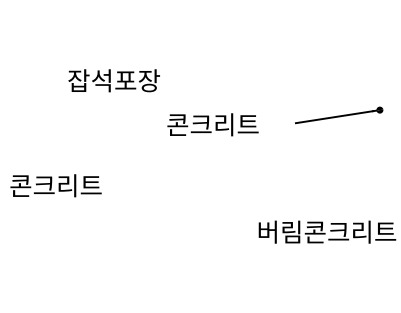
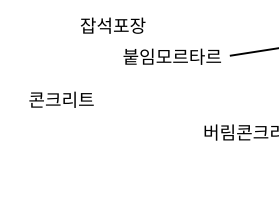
text: (113, 80) -> (112, 25), moved
text: (212, 124) -> (171, 56), 콘크리트 -> 붙임모르타르

